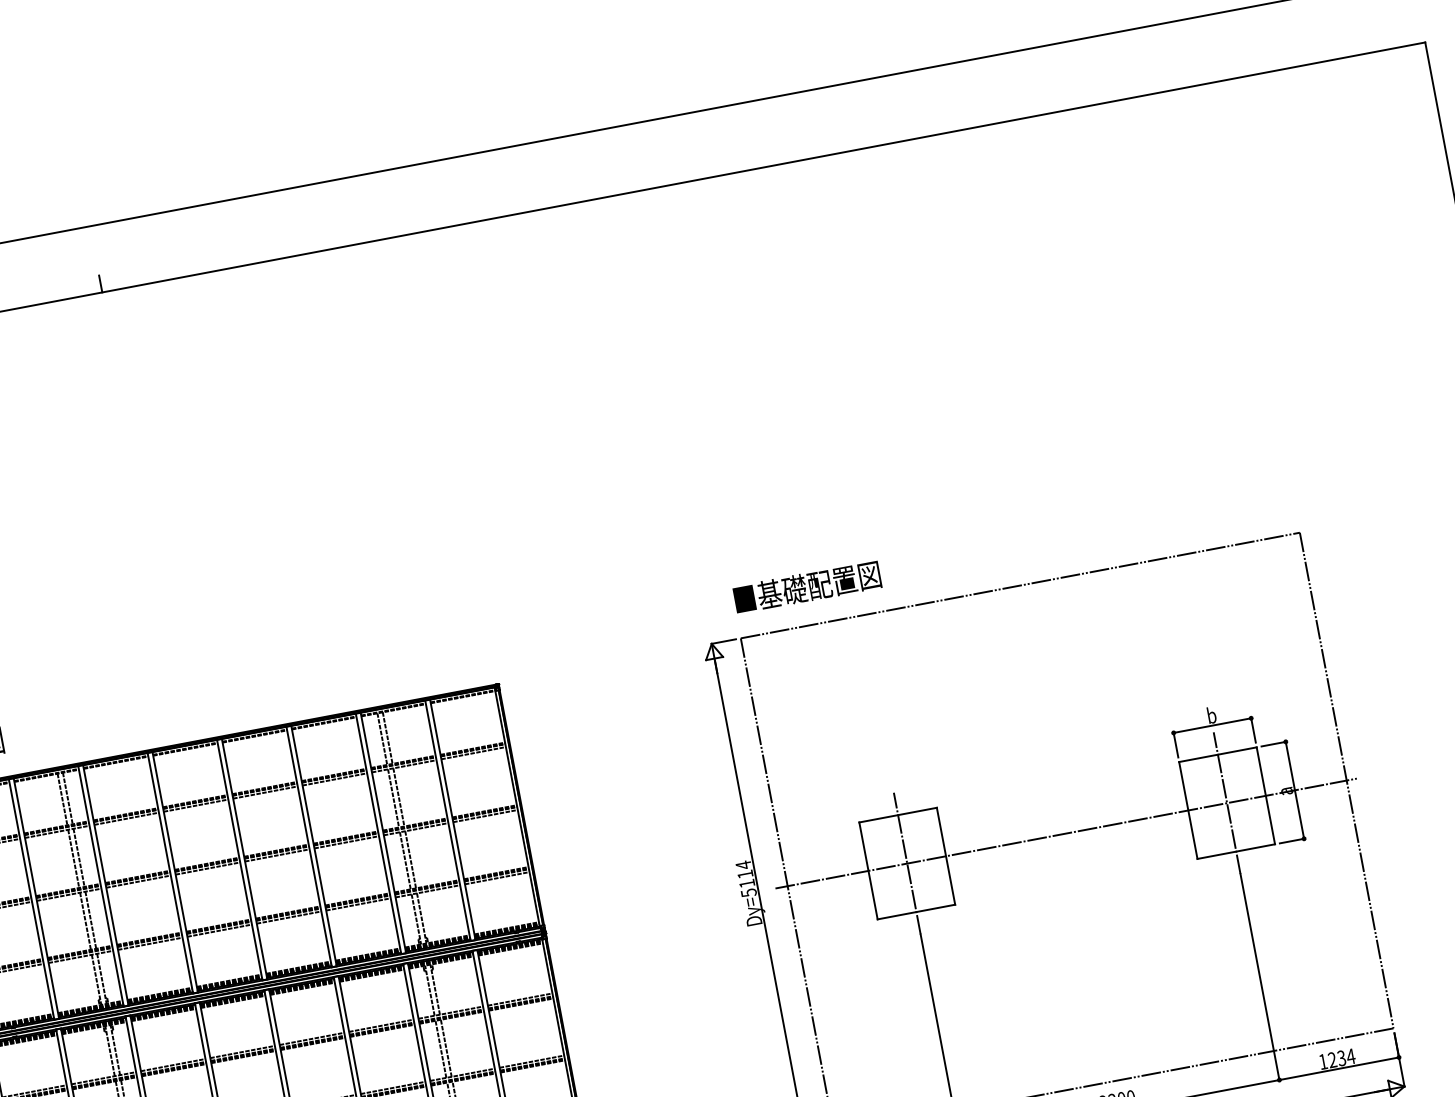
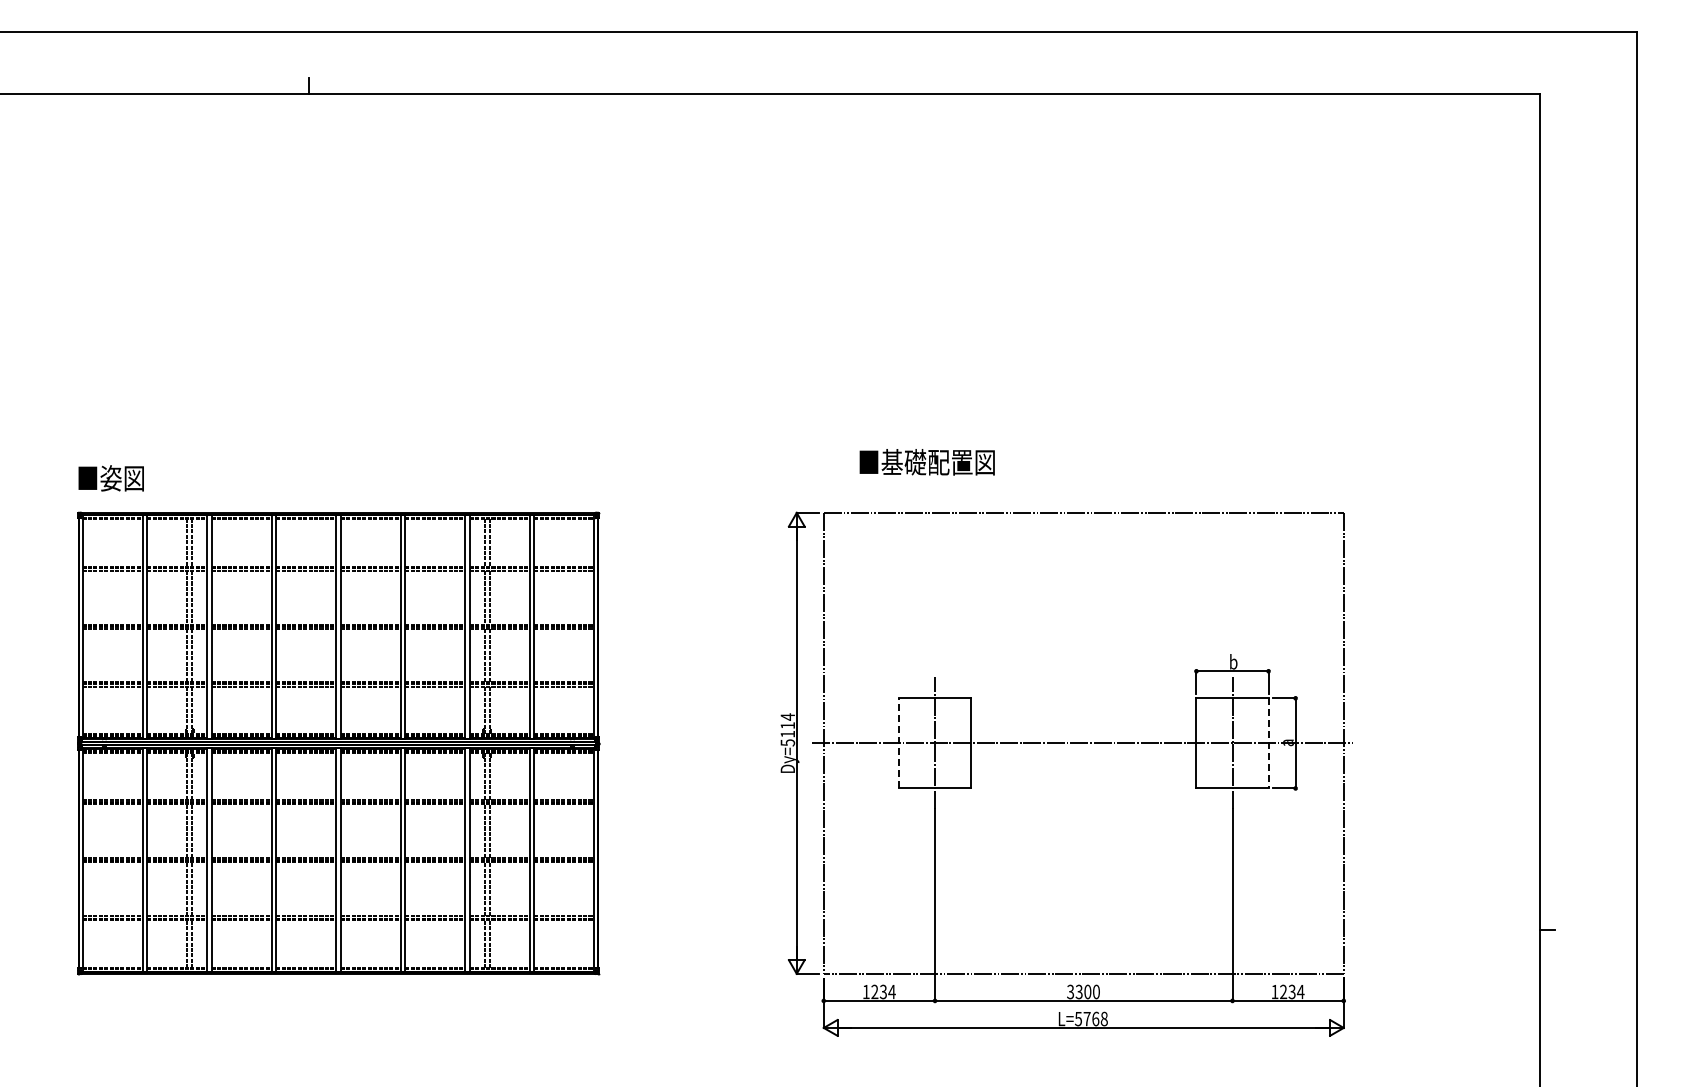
text: (806, 587) -> (926, 462), moved
line: (1265, 795) -> (1268, 743), solid -> dashed
line: (867, 870) -> (898, 742), solid -> dashed

